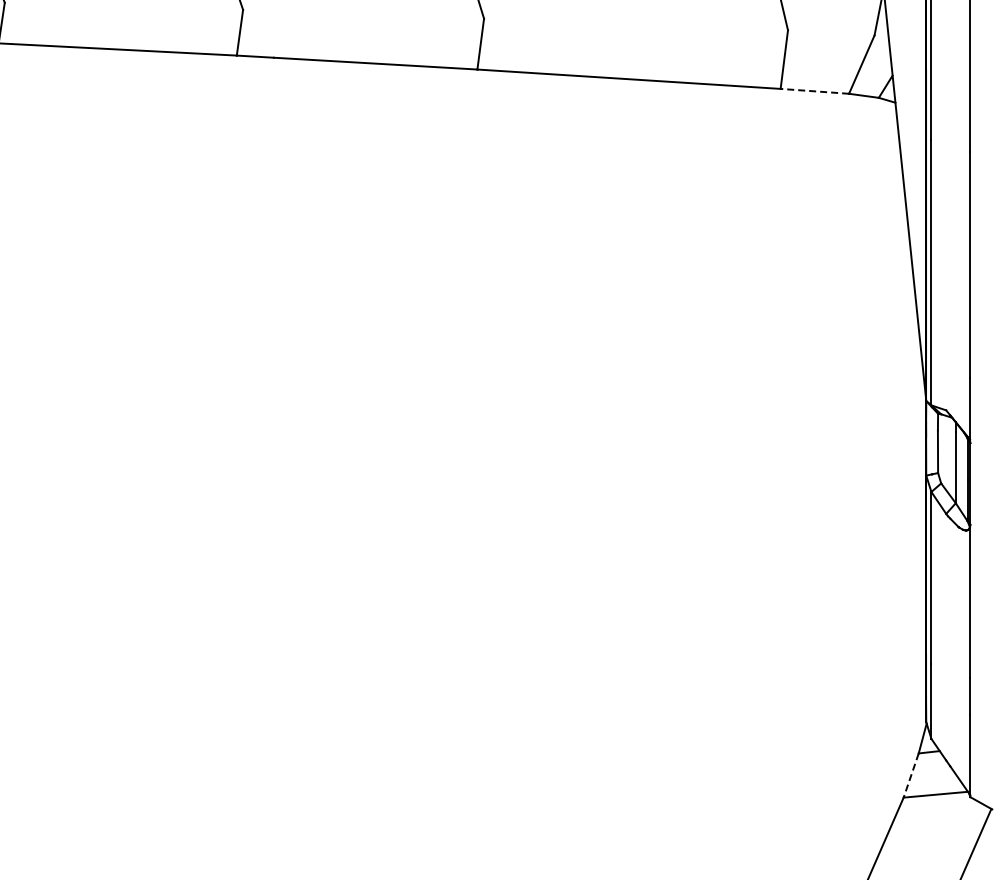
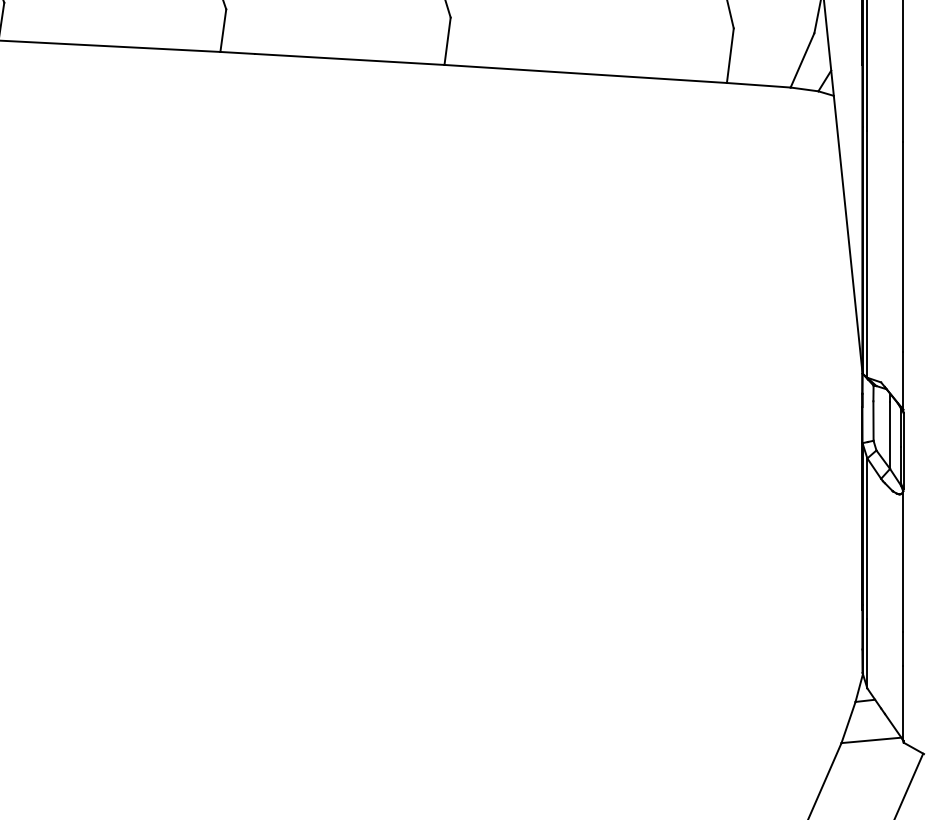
line: (814, 91) -> (758, 85), dashed -> solid
line: (911, 776) -> (848, 723), dashed -> solid

